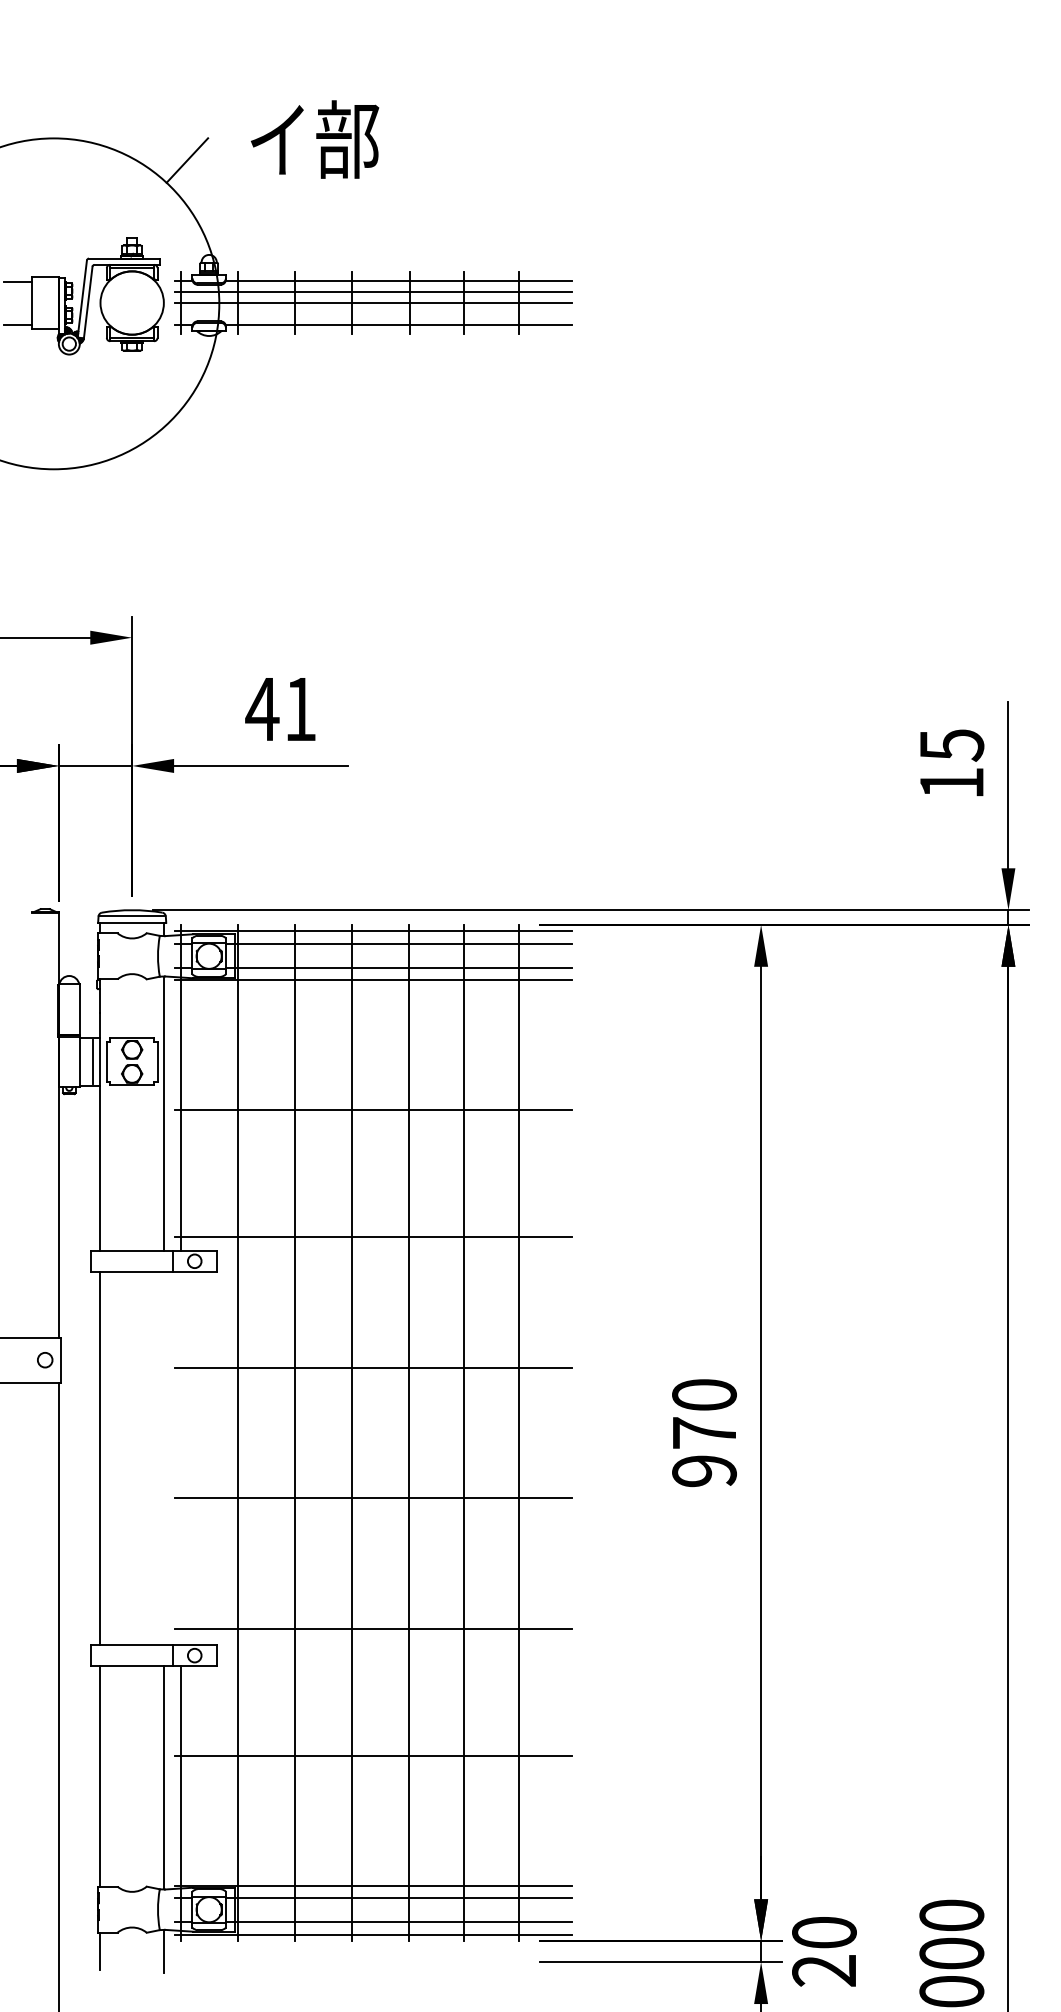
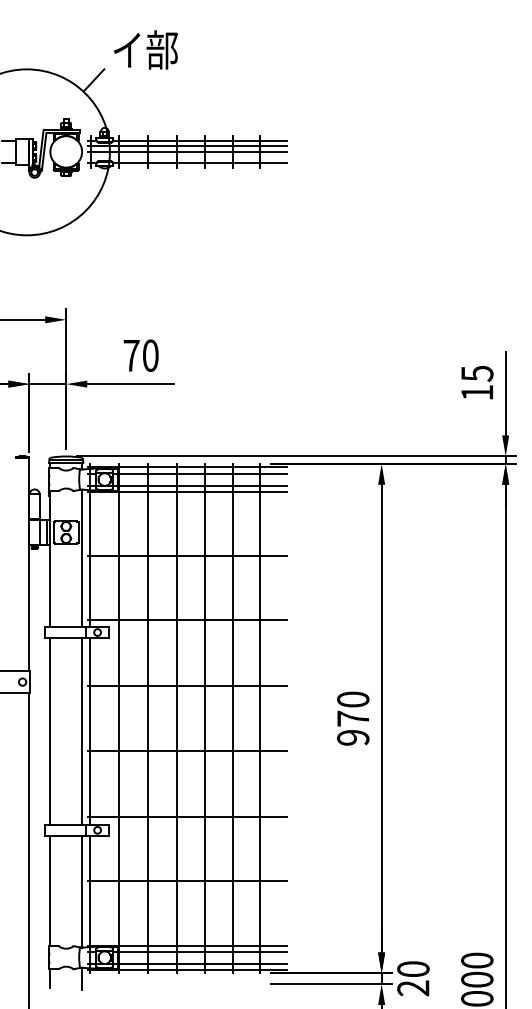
text: (314, 138) -> (145, 49), moved
text: (280, 708) -> (140, 355), 41 -> 70
line: (164, 1458) -> (82, 731), added
line: (180, 1458) -> (90, 731), added

